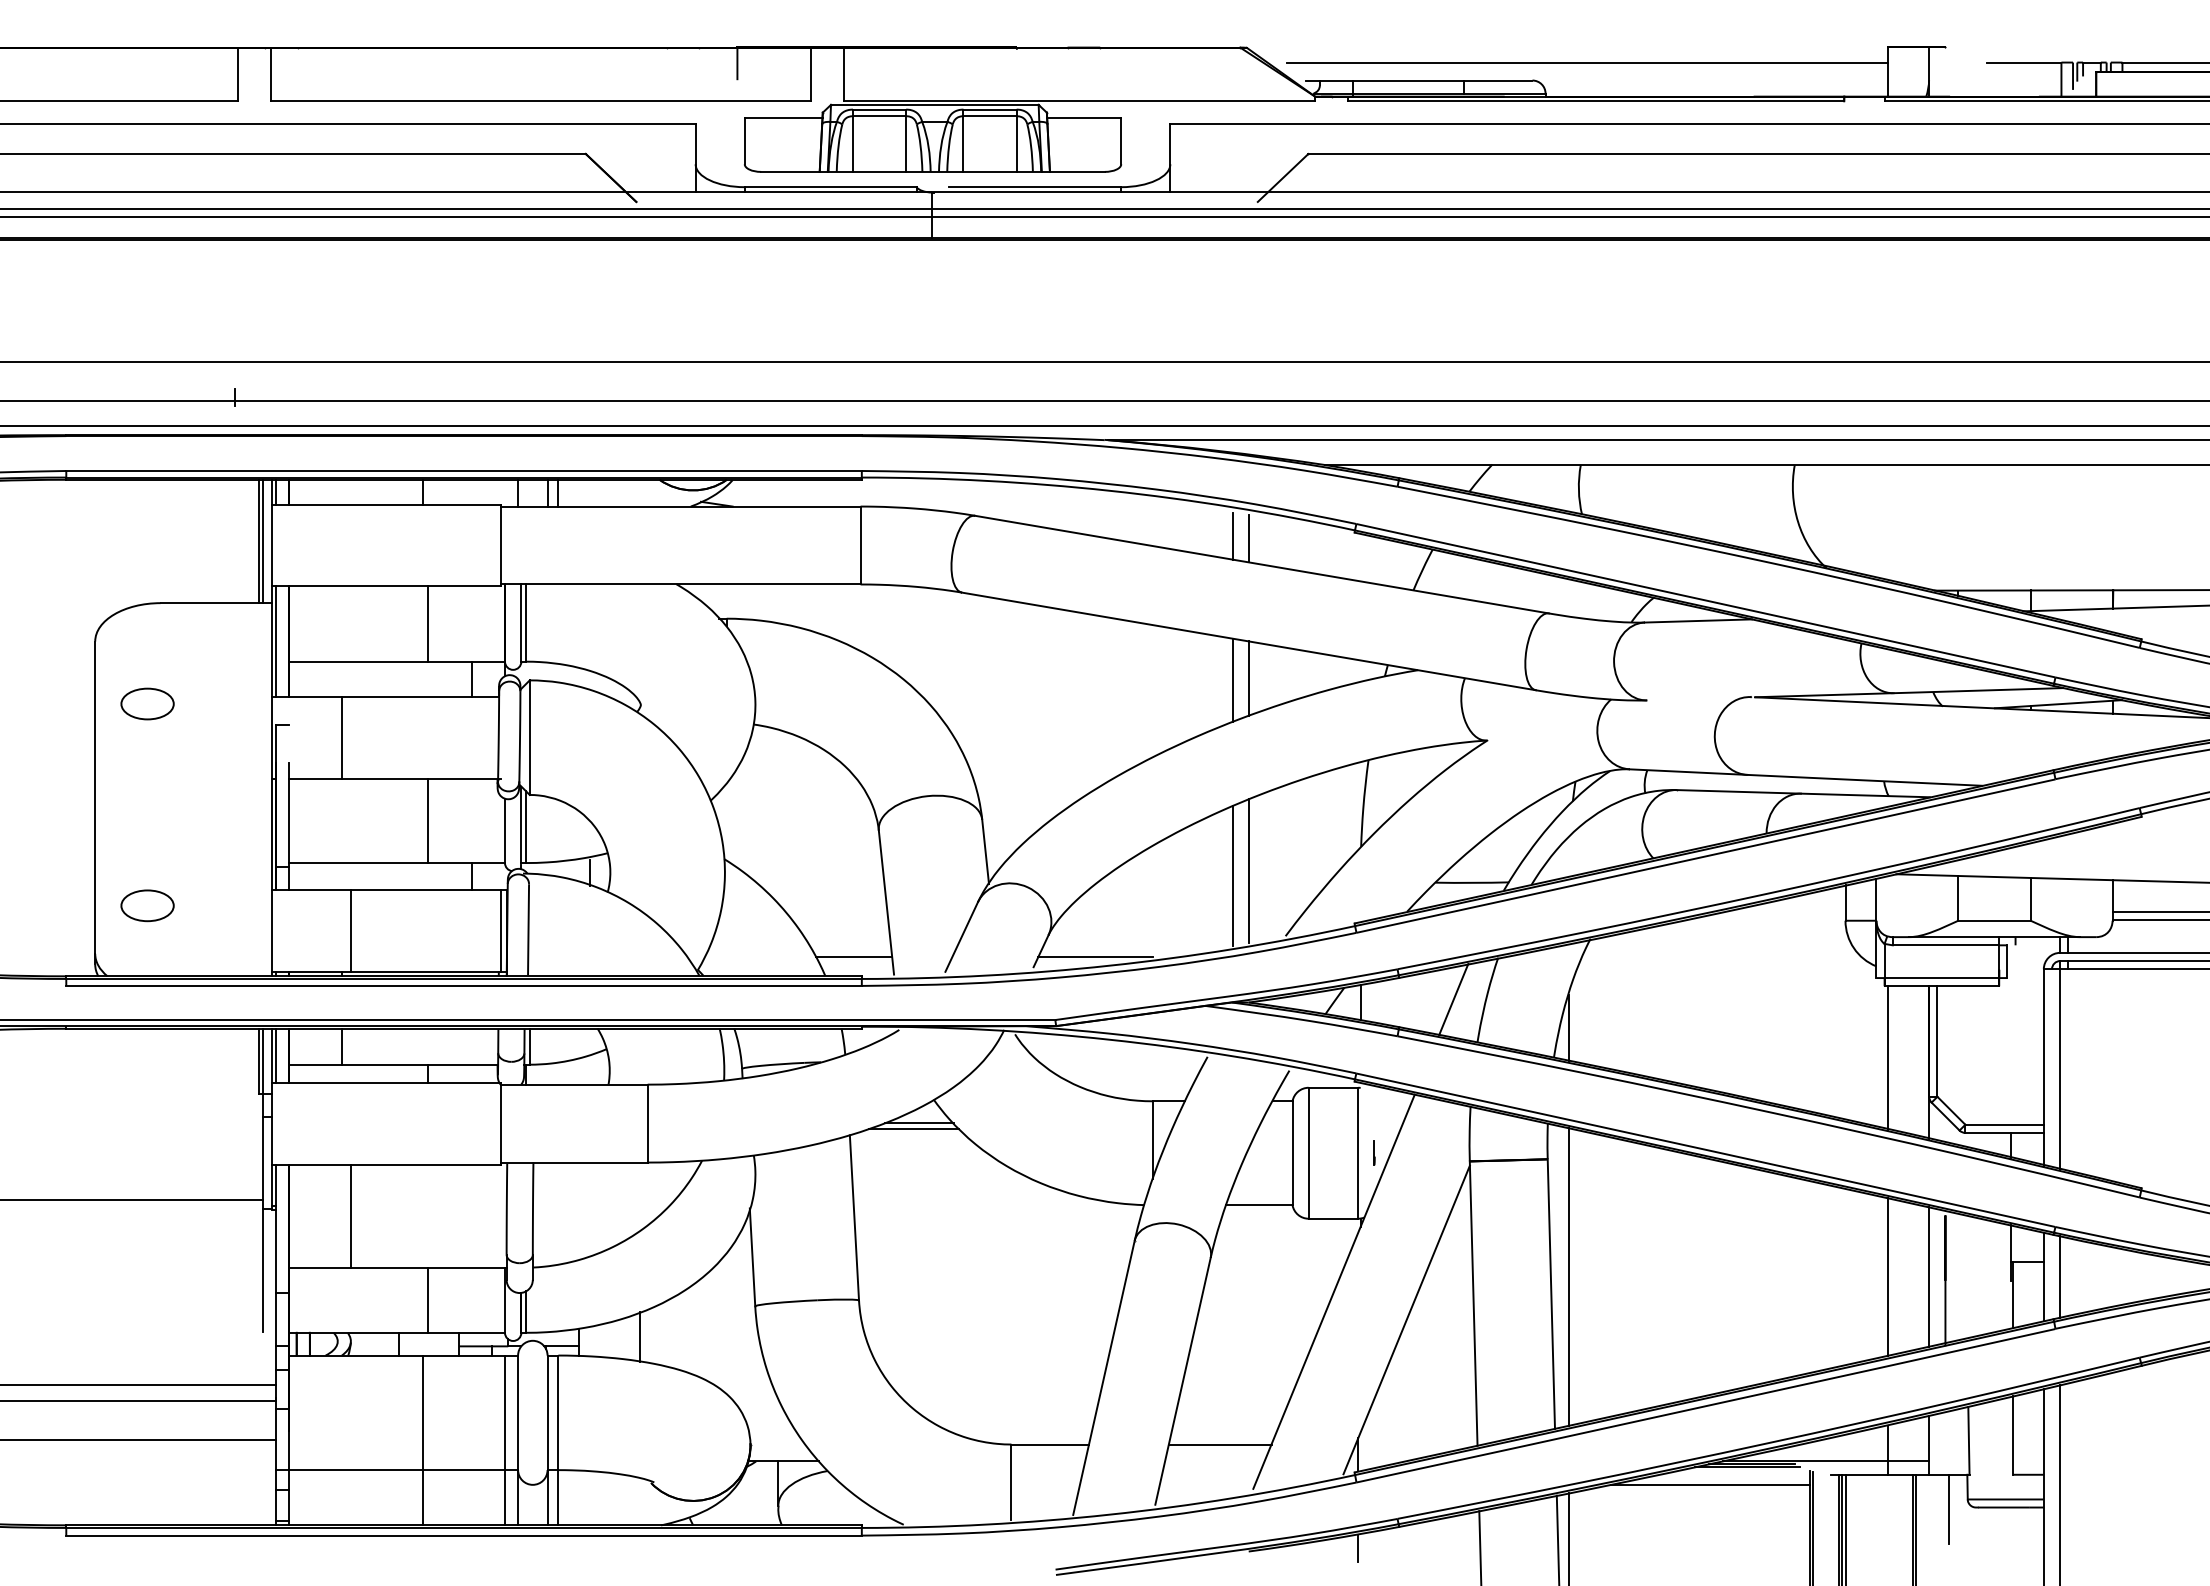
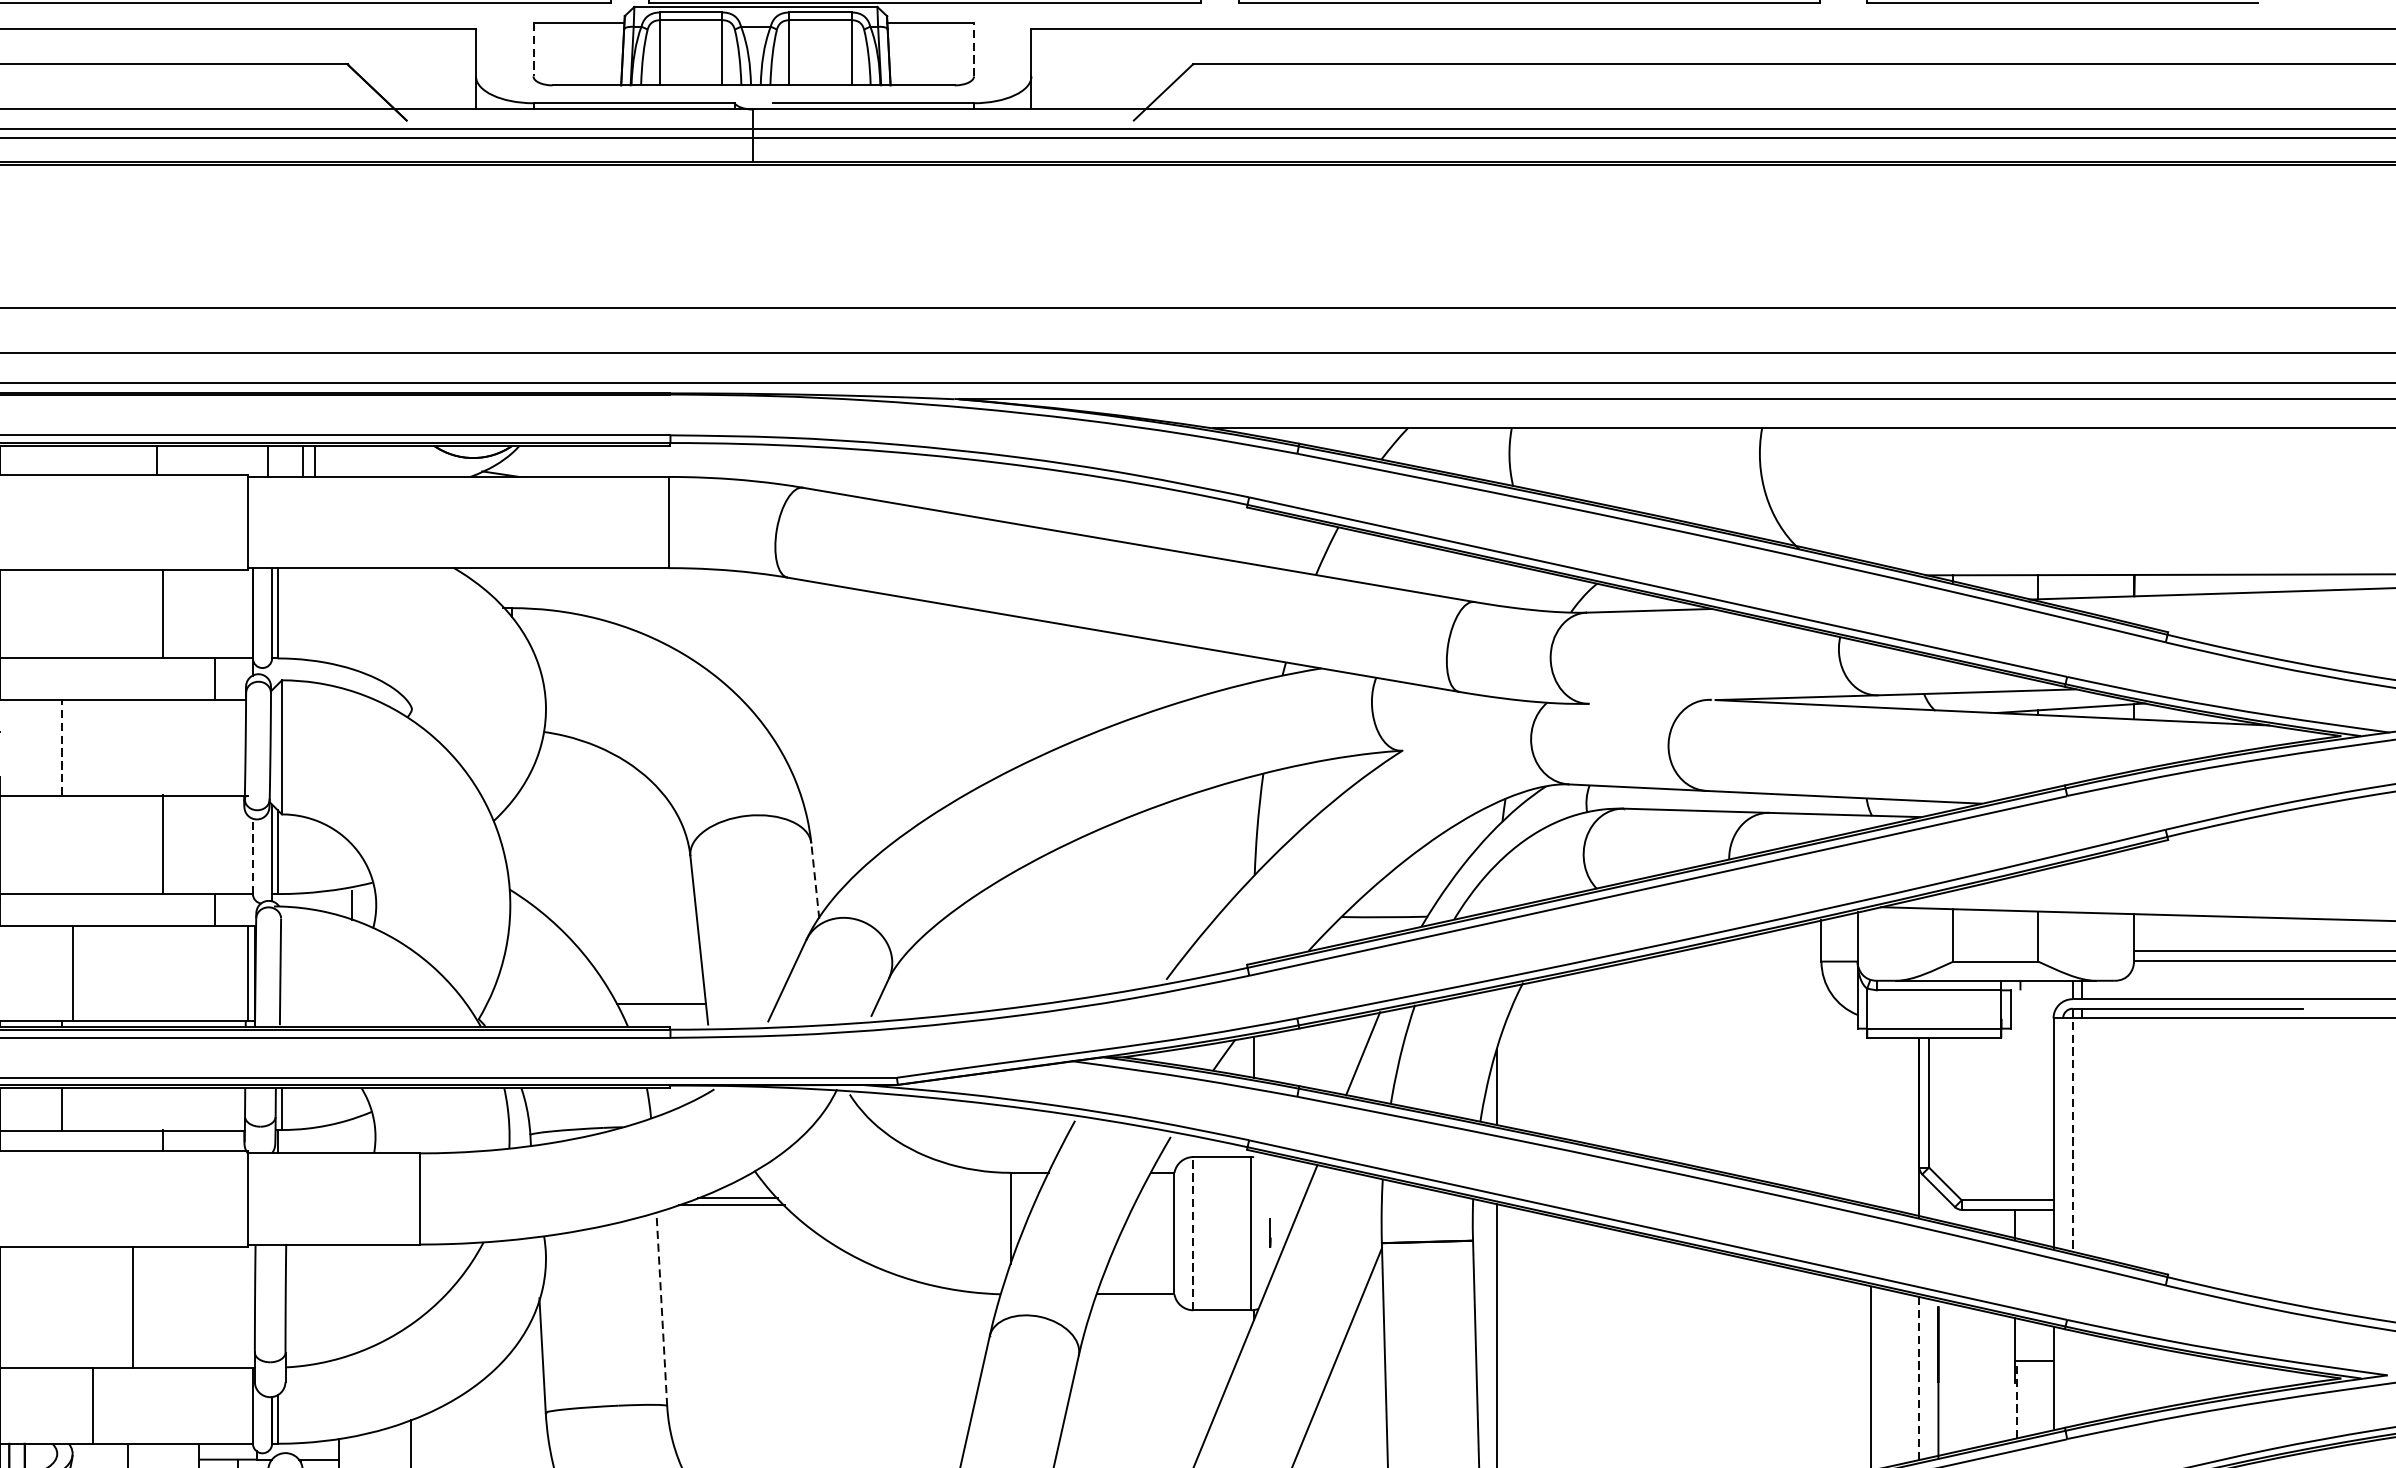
line: (744, 141) -> (533, 49), solid -> dashed
line: (1121, 141) -> (974, 49), solid -> dashed
line: (1233, 535) -> (1105, 510), removed
line: (1248, 538) -> (1122, 514), removed
line: (1248, 678) -> (1122, 678), removed
line: (1233, 679) -> (1105, 679), removed
line: (341, 737) -> (61, 747), solid -> dashed
line: (505, 830) -> (253, 855), solid -> dashed
line: (985, 851) -> (815, 880), solid -> dashed
line: (1248, 871) -> (1122, 903), removed
line: (1233, 875) -> (1105, 908), removed
line: (1095, 957) -> (943, 1004), removed
line: (1888, 1057) -> (1871, 1121), removed
line: (2060, 1065) -> (2073, 1130), solid -> dashed
line: (1308, 1152) -> (1193, 1232), solid -> dashed
line: (351, 1215) -> (133, 1306), moved
line: (854, 1217) -> (661, 1308), solid -> dashed
line: (2060, 1276) -> (2073, 1377), removed
line: (1929, 1277) -> (1919, 1379), solid -> dashed
line: (2012, 1294) -> (2016, 1398), solid -> dashed
line: (428, 1299) -> (93, 1404), moved

